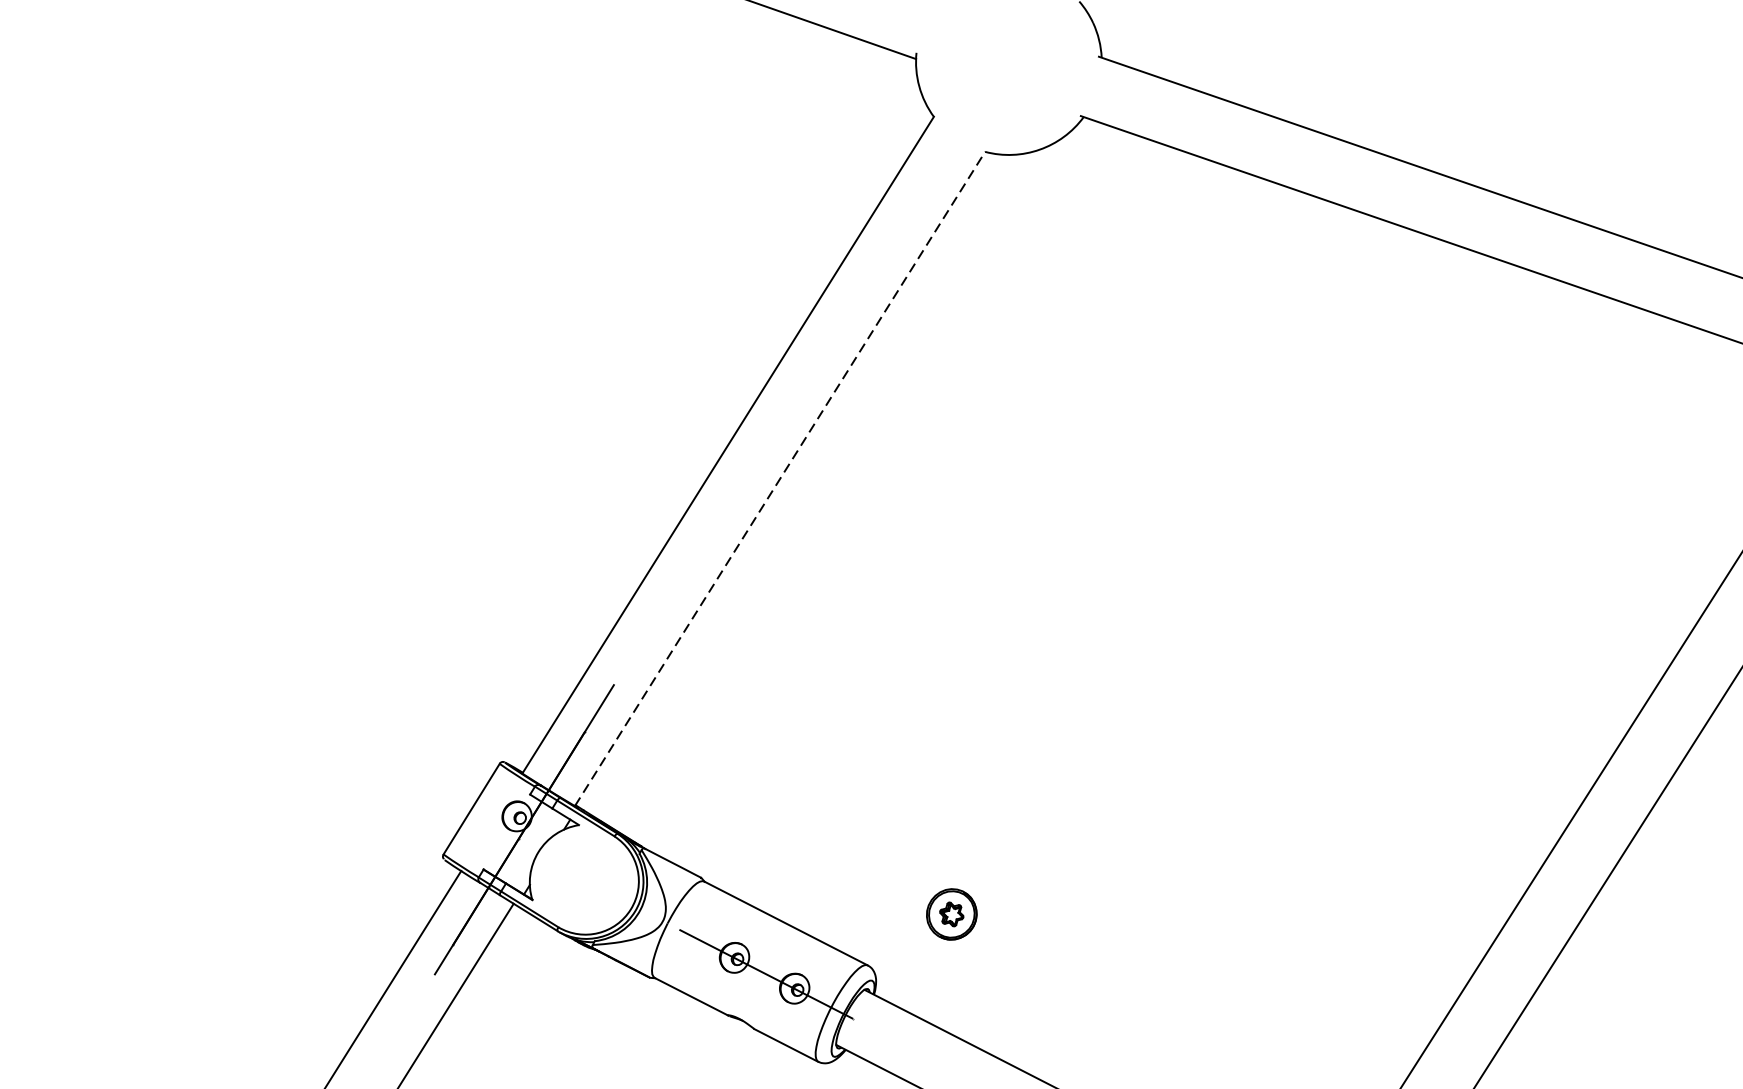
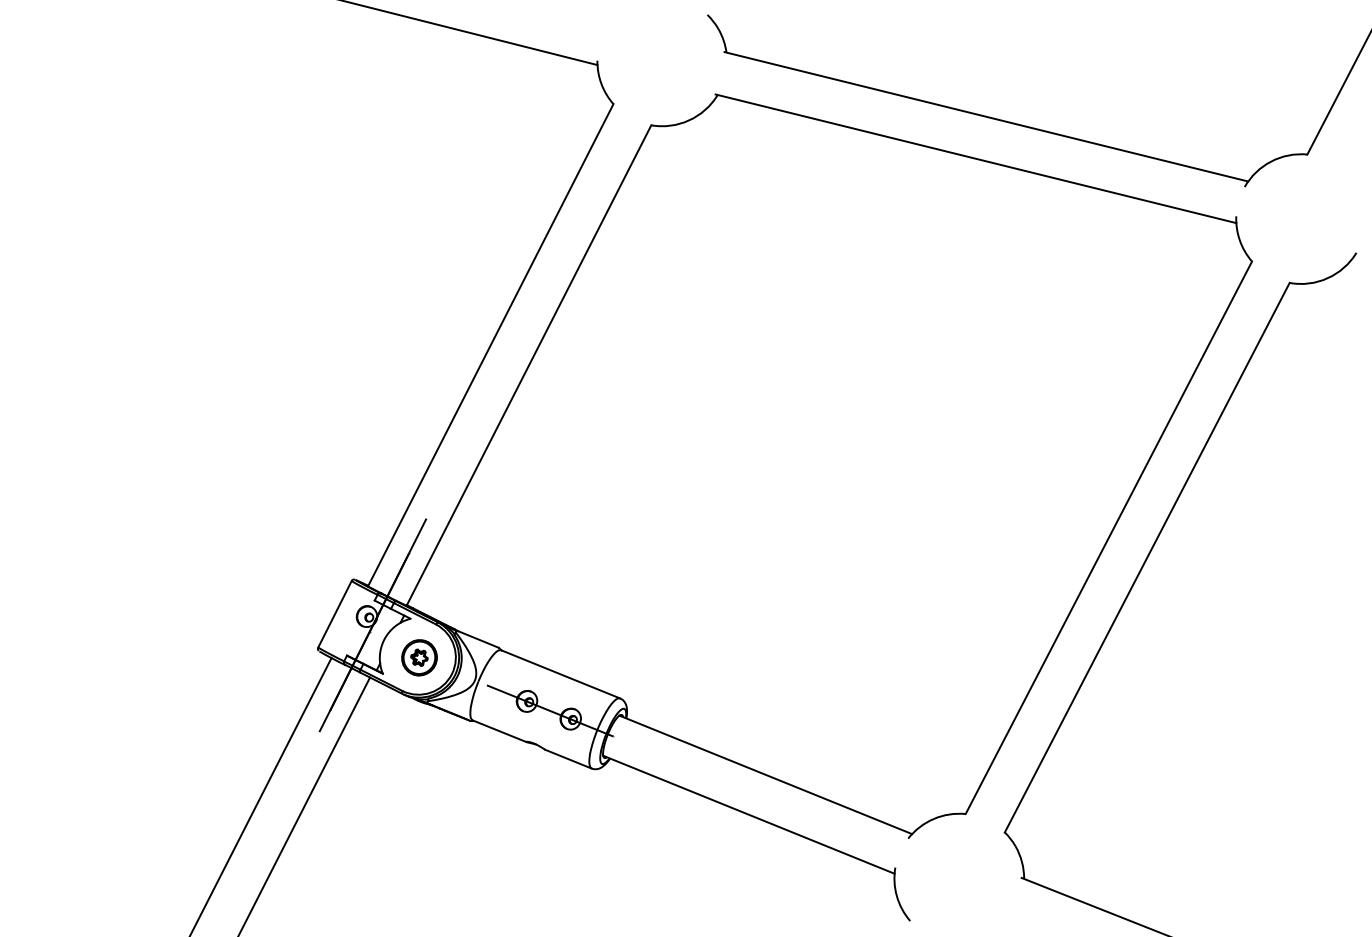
line: (779, 478) -> (528, 365), dashed -> solid
part: (951, 914) -> (419, 657), moved

